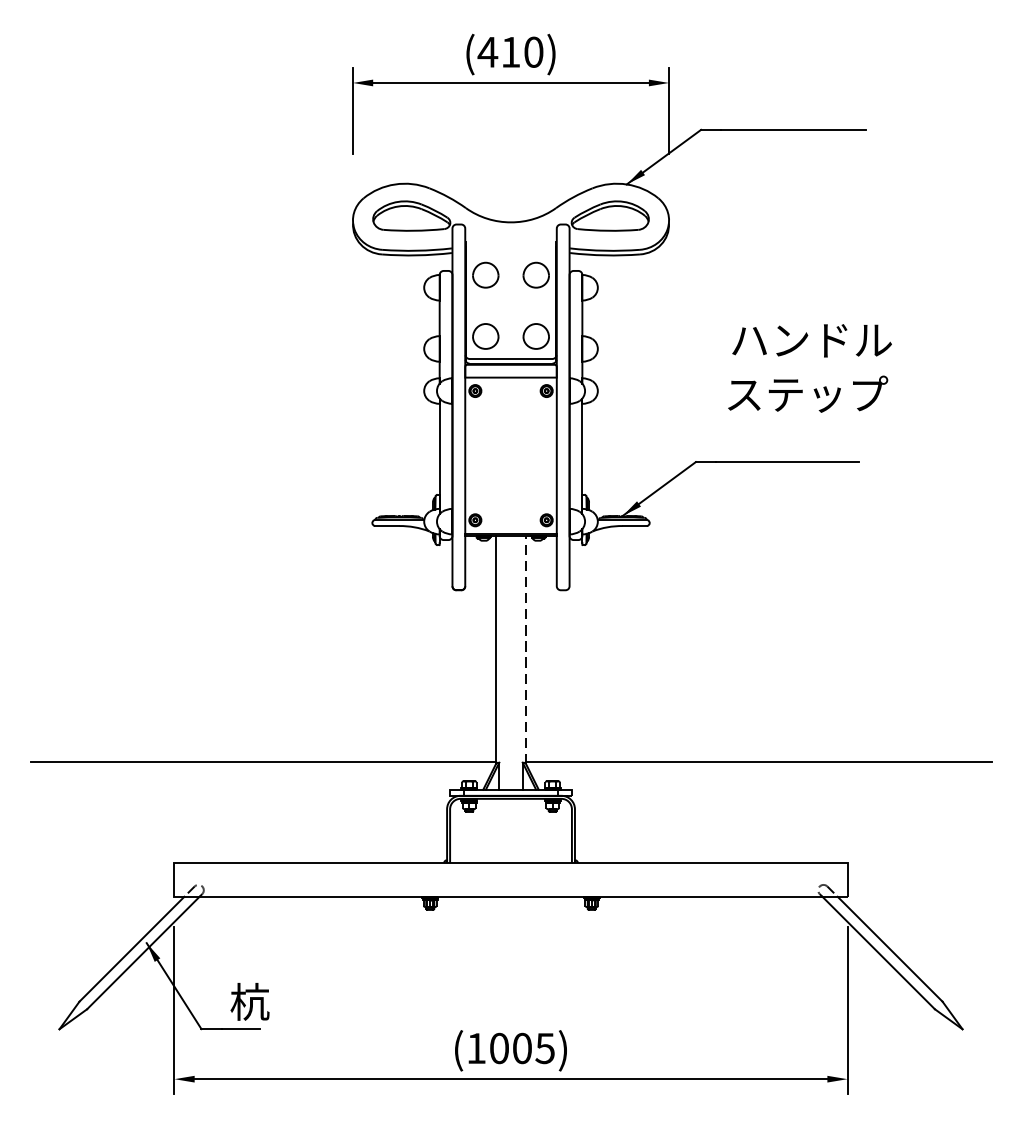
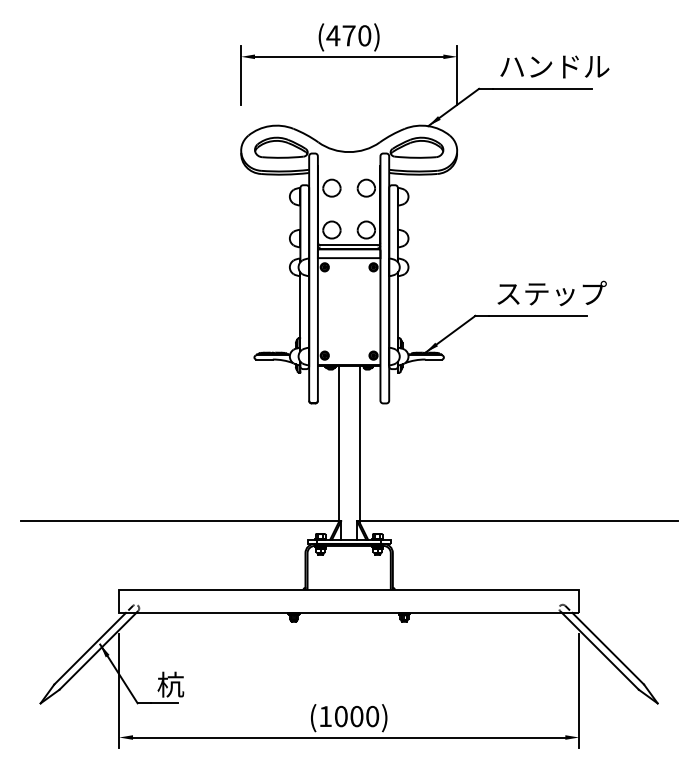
text: (510, 51) -> (348, 35), (410) -> (470)
text: (811, 340) -> (554, 66), moved
text: (807, 394) -> (551, 293), moved
line: (526, 648) -> (359, 443), dashed -> solid
text: (545, 1048) -> (372, 716), (1005) -> (1000)

